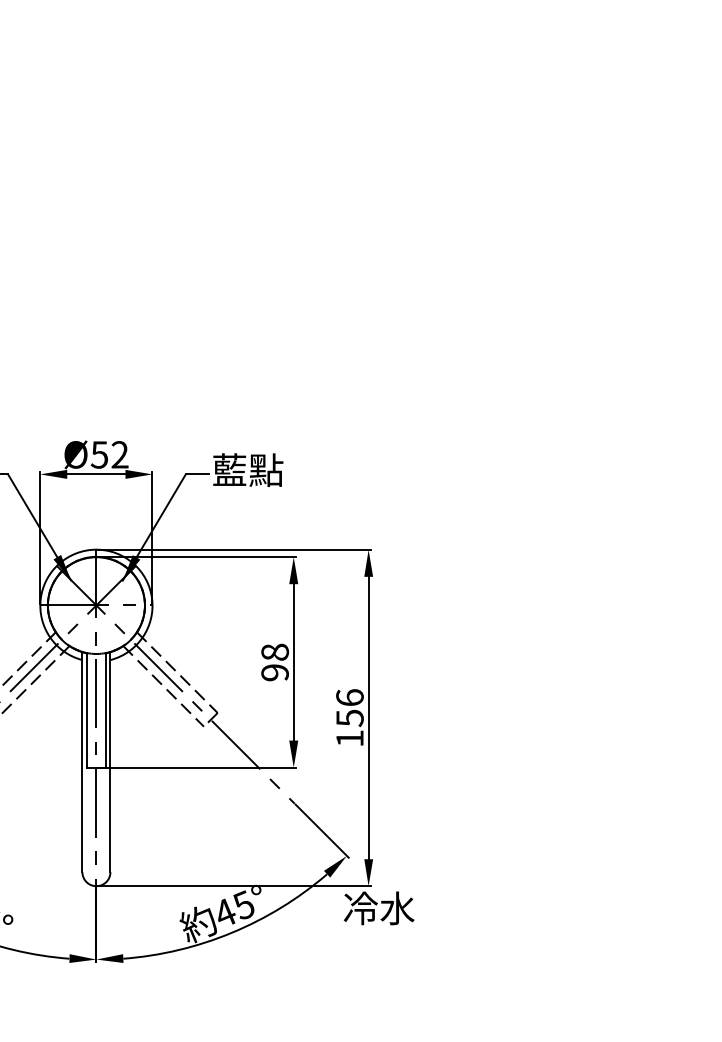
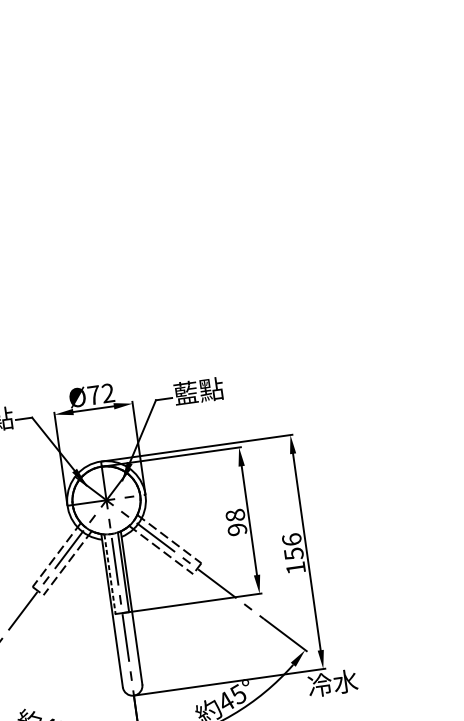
text: (99, 454) -> (93, 395), Ø52 -> Ø72
line: (86, 710) -> (109, 574), solid -> dashed

